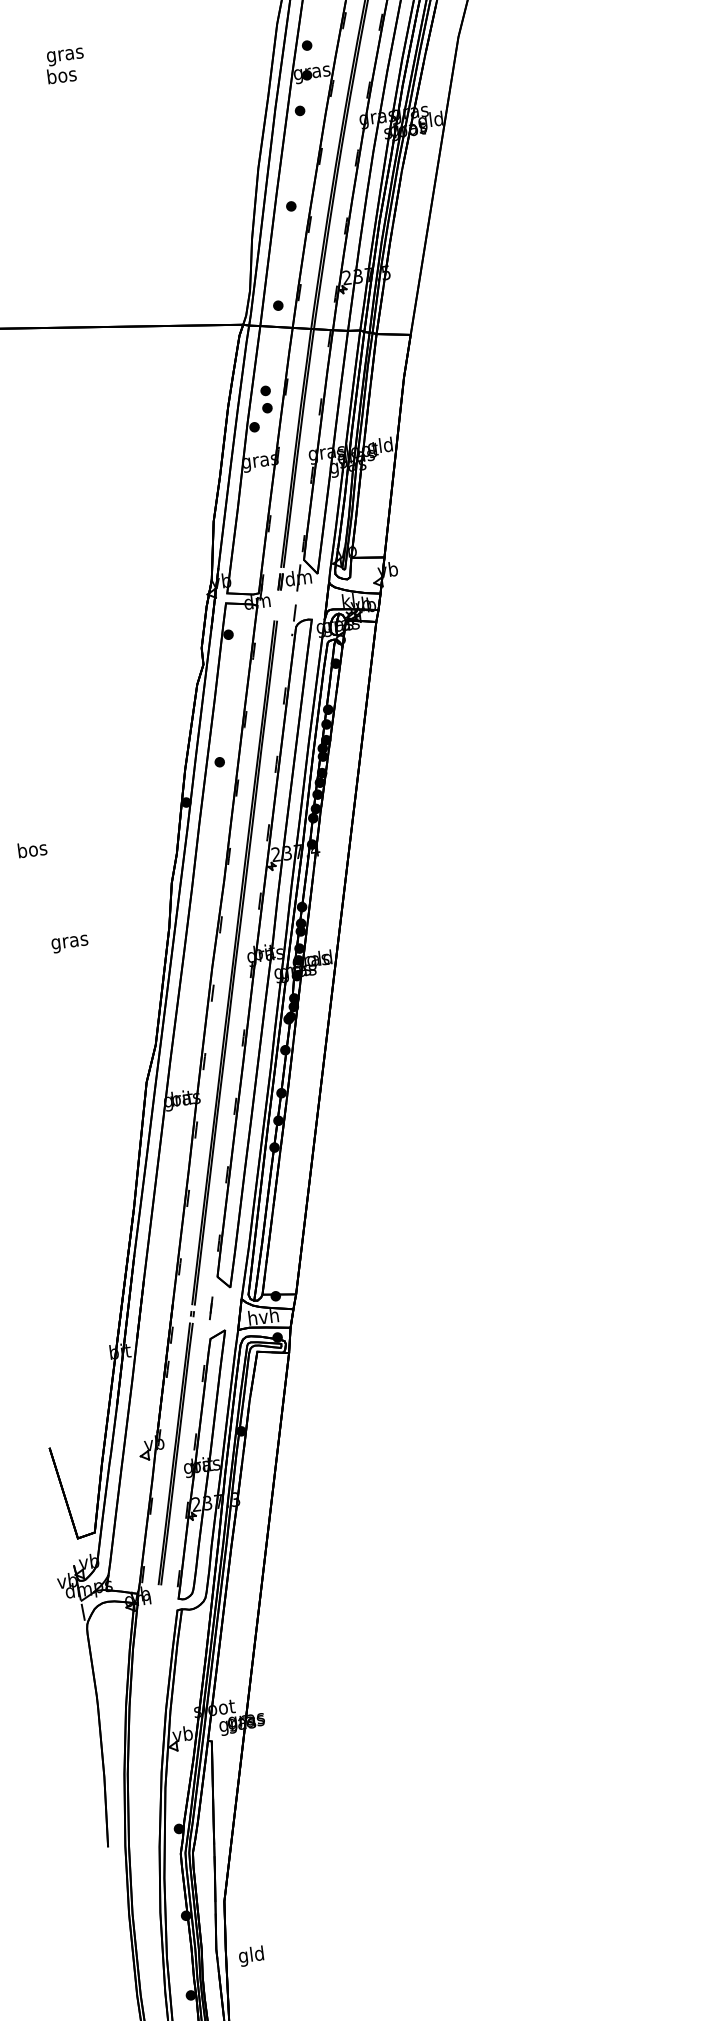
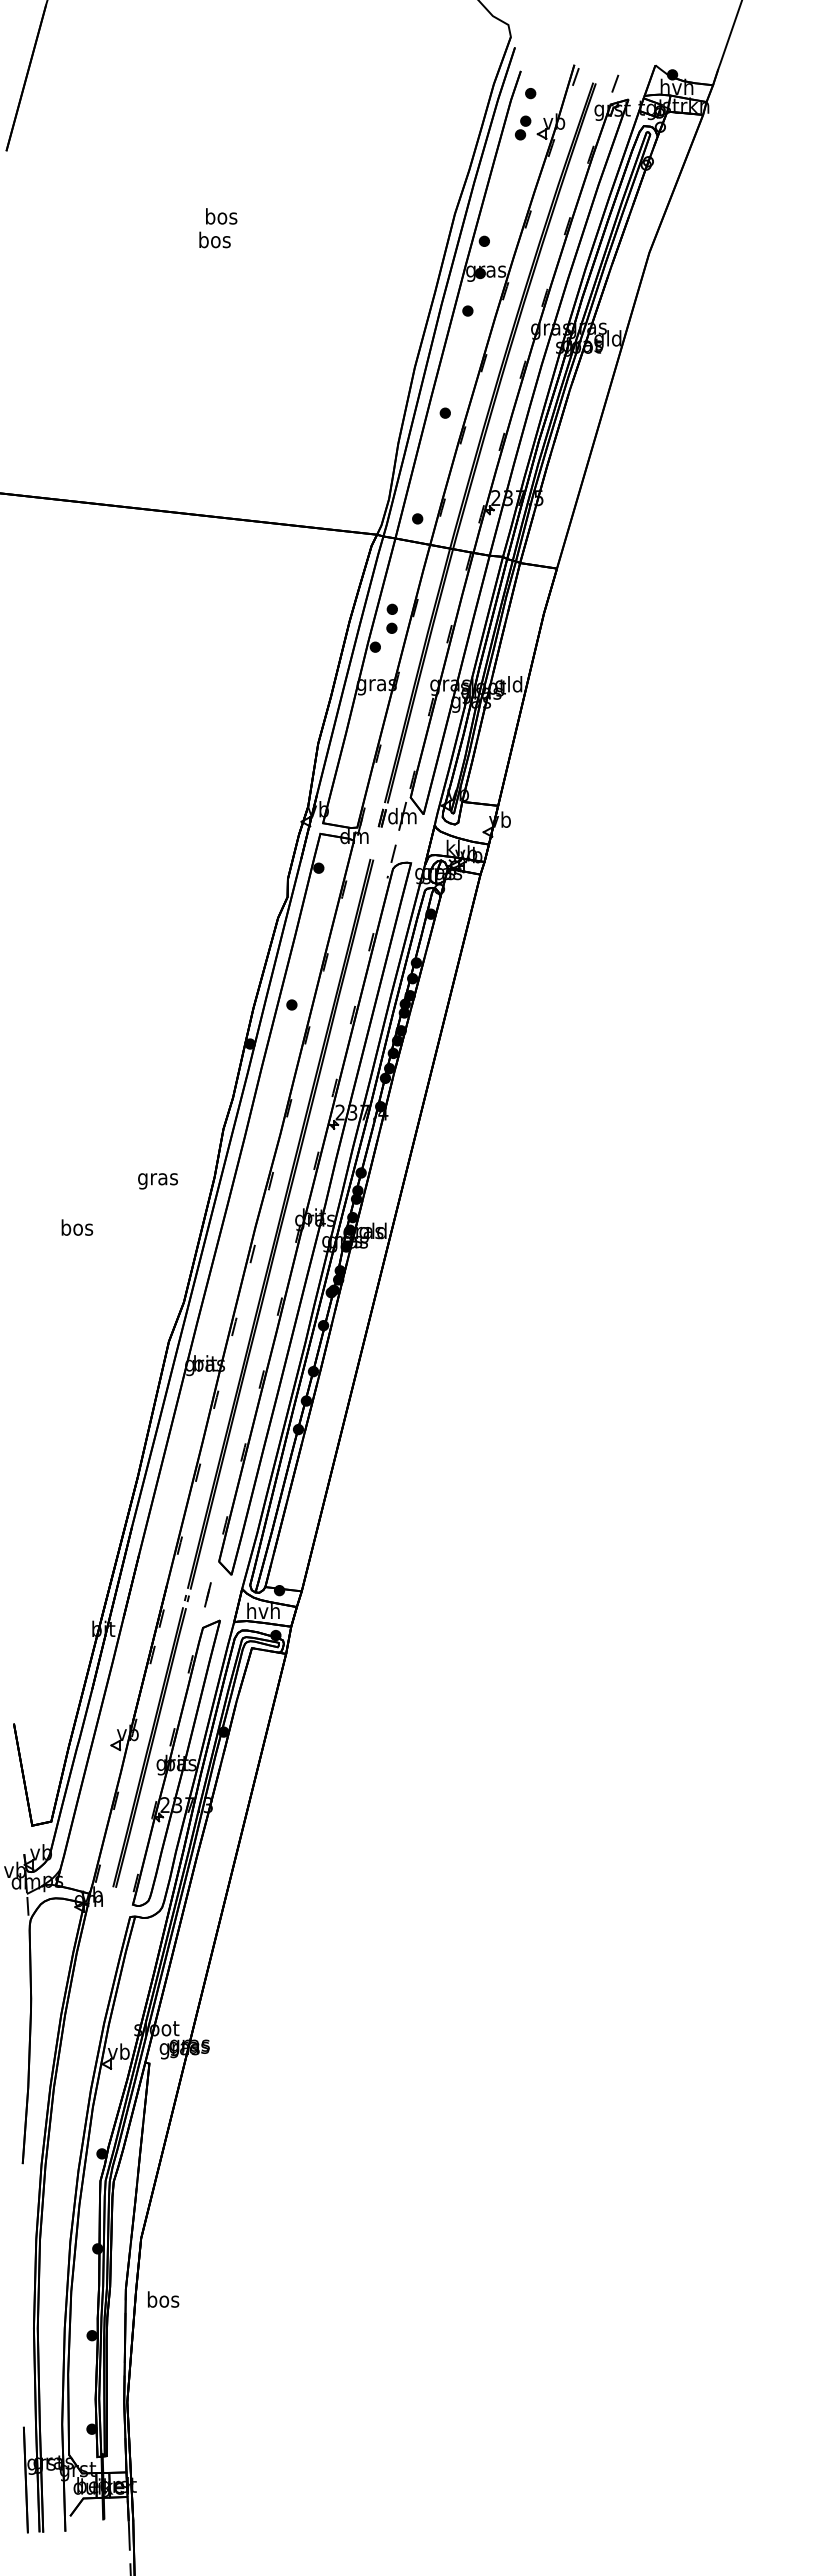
text: (65, 55) -> (221, 218), gras -> bos
text: (32, 849) -> (77, 1227), moved
text: (69, 944) -> (157, 1181), moved
text: (251, 1956) -> (163, 2301), gld -> bos

